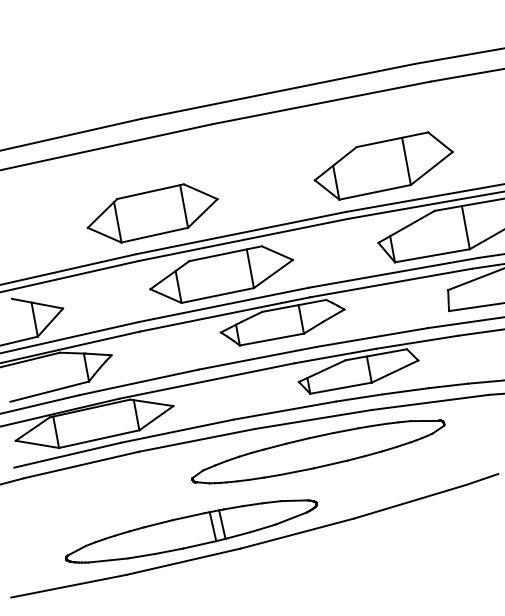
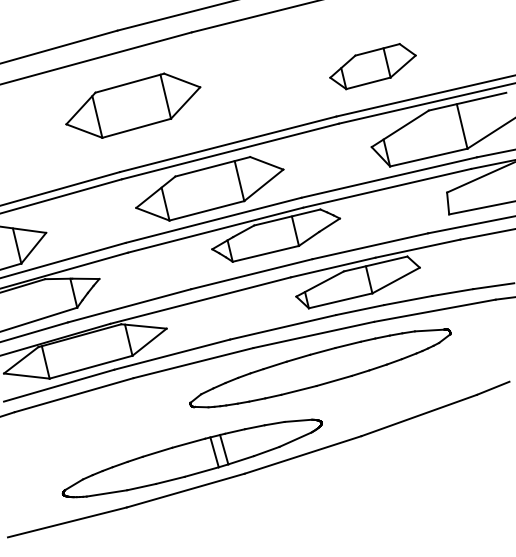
part: (383, 165) -> (372, 66), size x0.6
part: (152, 213) -> (133, 105), moved

